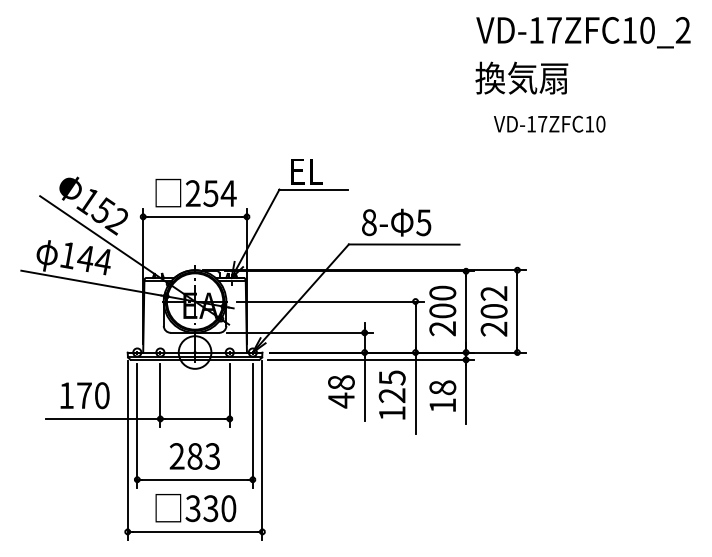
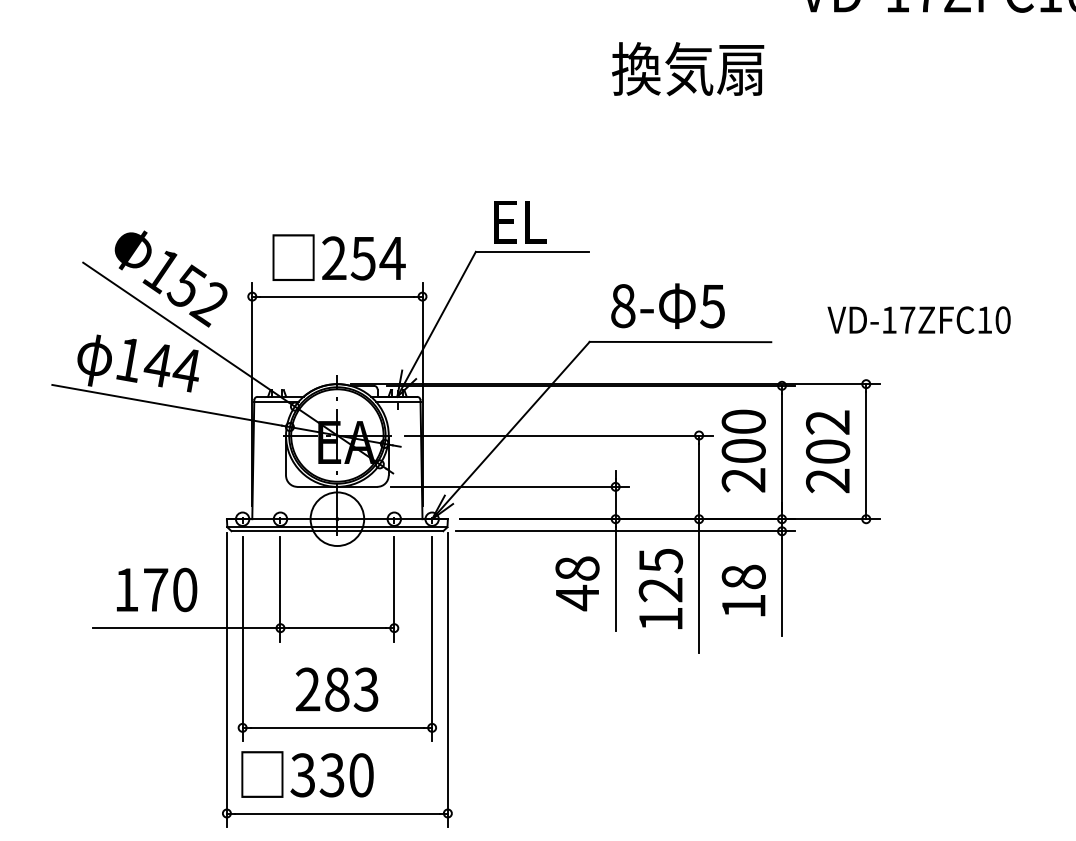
text: (521, 77) -> (687, 67), moved
text: (549, 123) -> (918, 318), moved
text: (195, 508) -> (306, 775), moved

